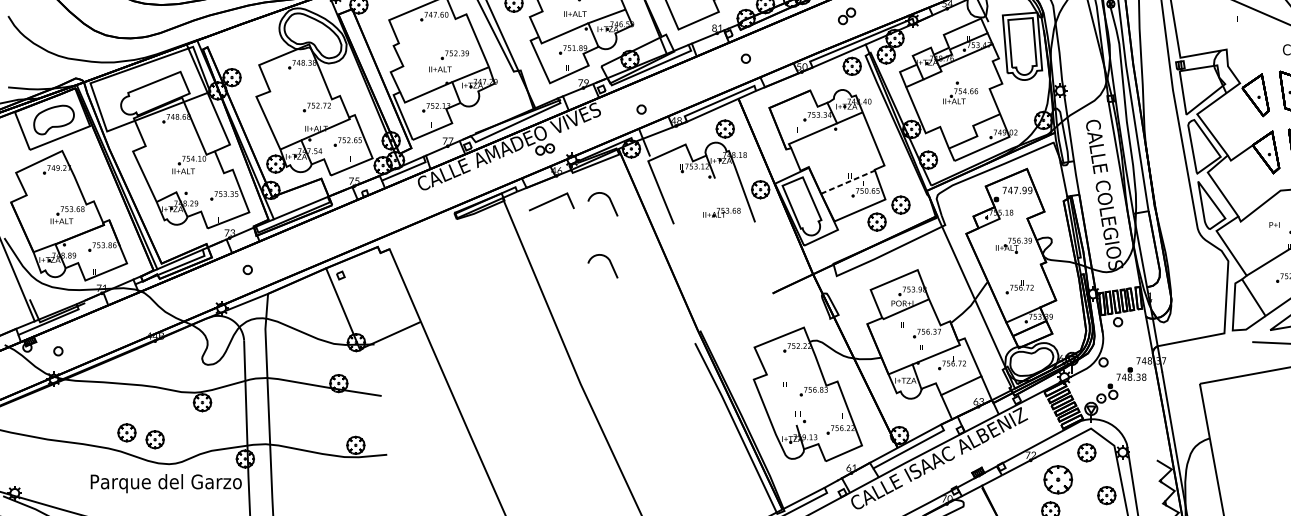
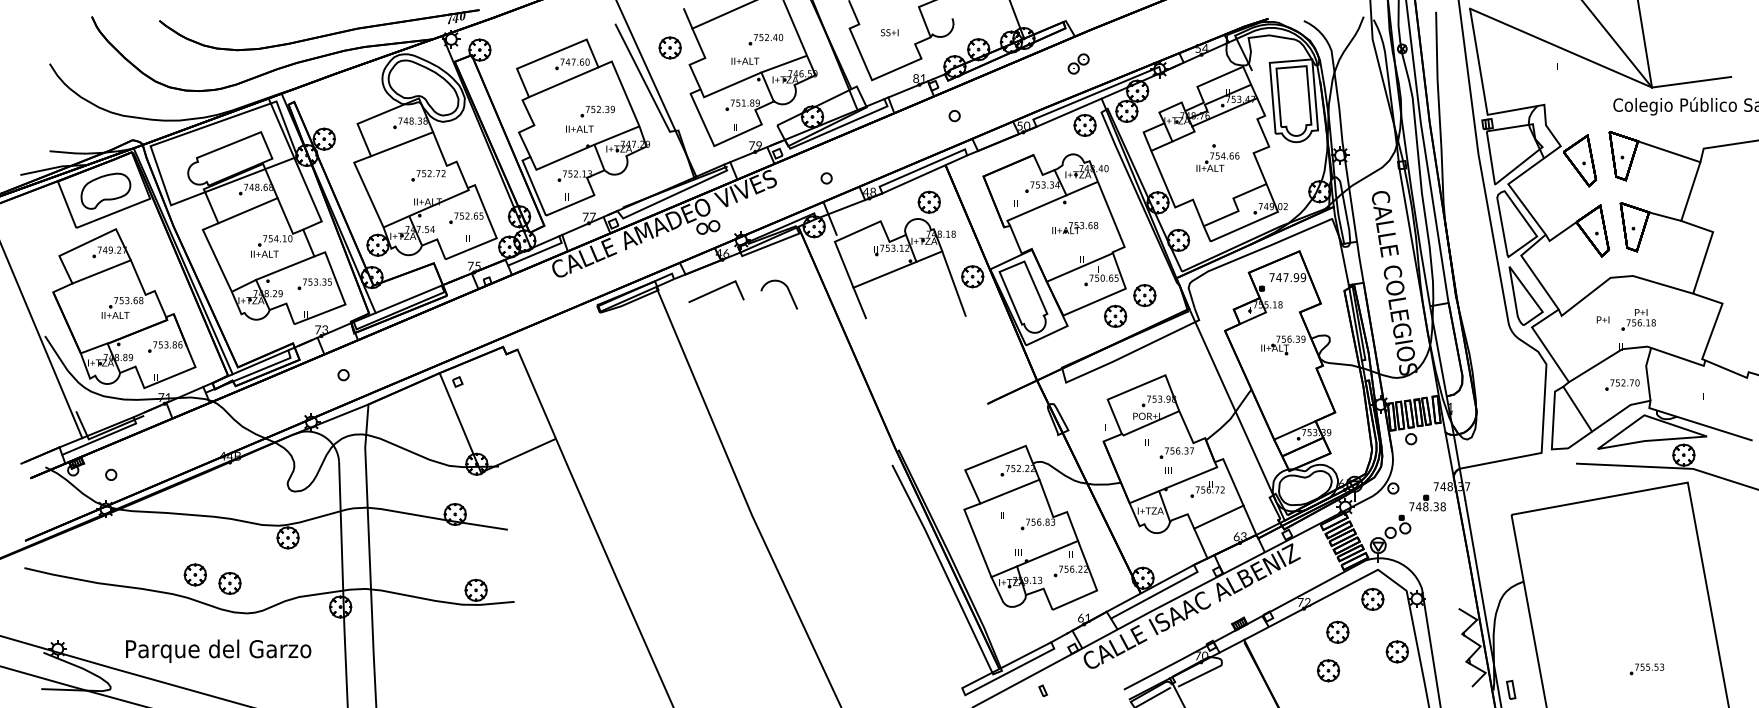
line: (427, 31) -> (563, 82), added
line: (295, 81) -> (402, 144), added
line: (169, 135) -> (247, 210), added
line: (200, 182) -> (285, 267), added
line: (848, 182) -> (1080, 267), dashed -> solid
line: (699, 183) -> (897, 269), added
line: (50, 185) -> (101, 271), added
part: (722, 213) -> (1075, 228), moved
curve: (610, 264) -> (788, 368), removed
part: (1019, 287) -> (1290, 396), removed
line: (790, 364) -> (1009, 491), added
line: (811, 419) -> (1034, 558), added
part: (1058, 478) -> (1337, 631), size x0.62
text: (166, 483) -> (218, 650), moved

